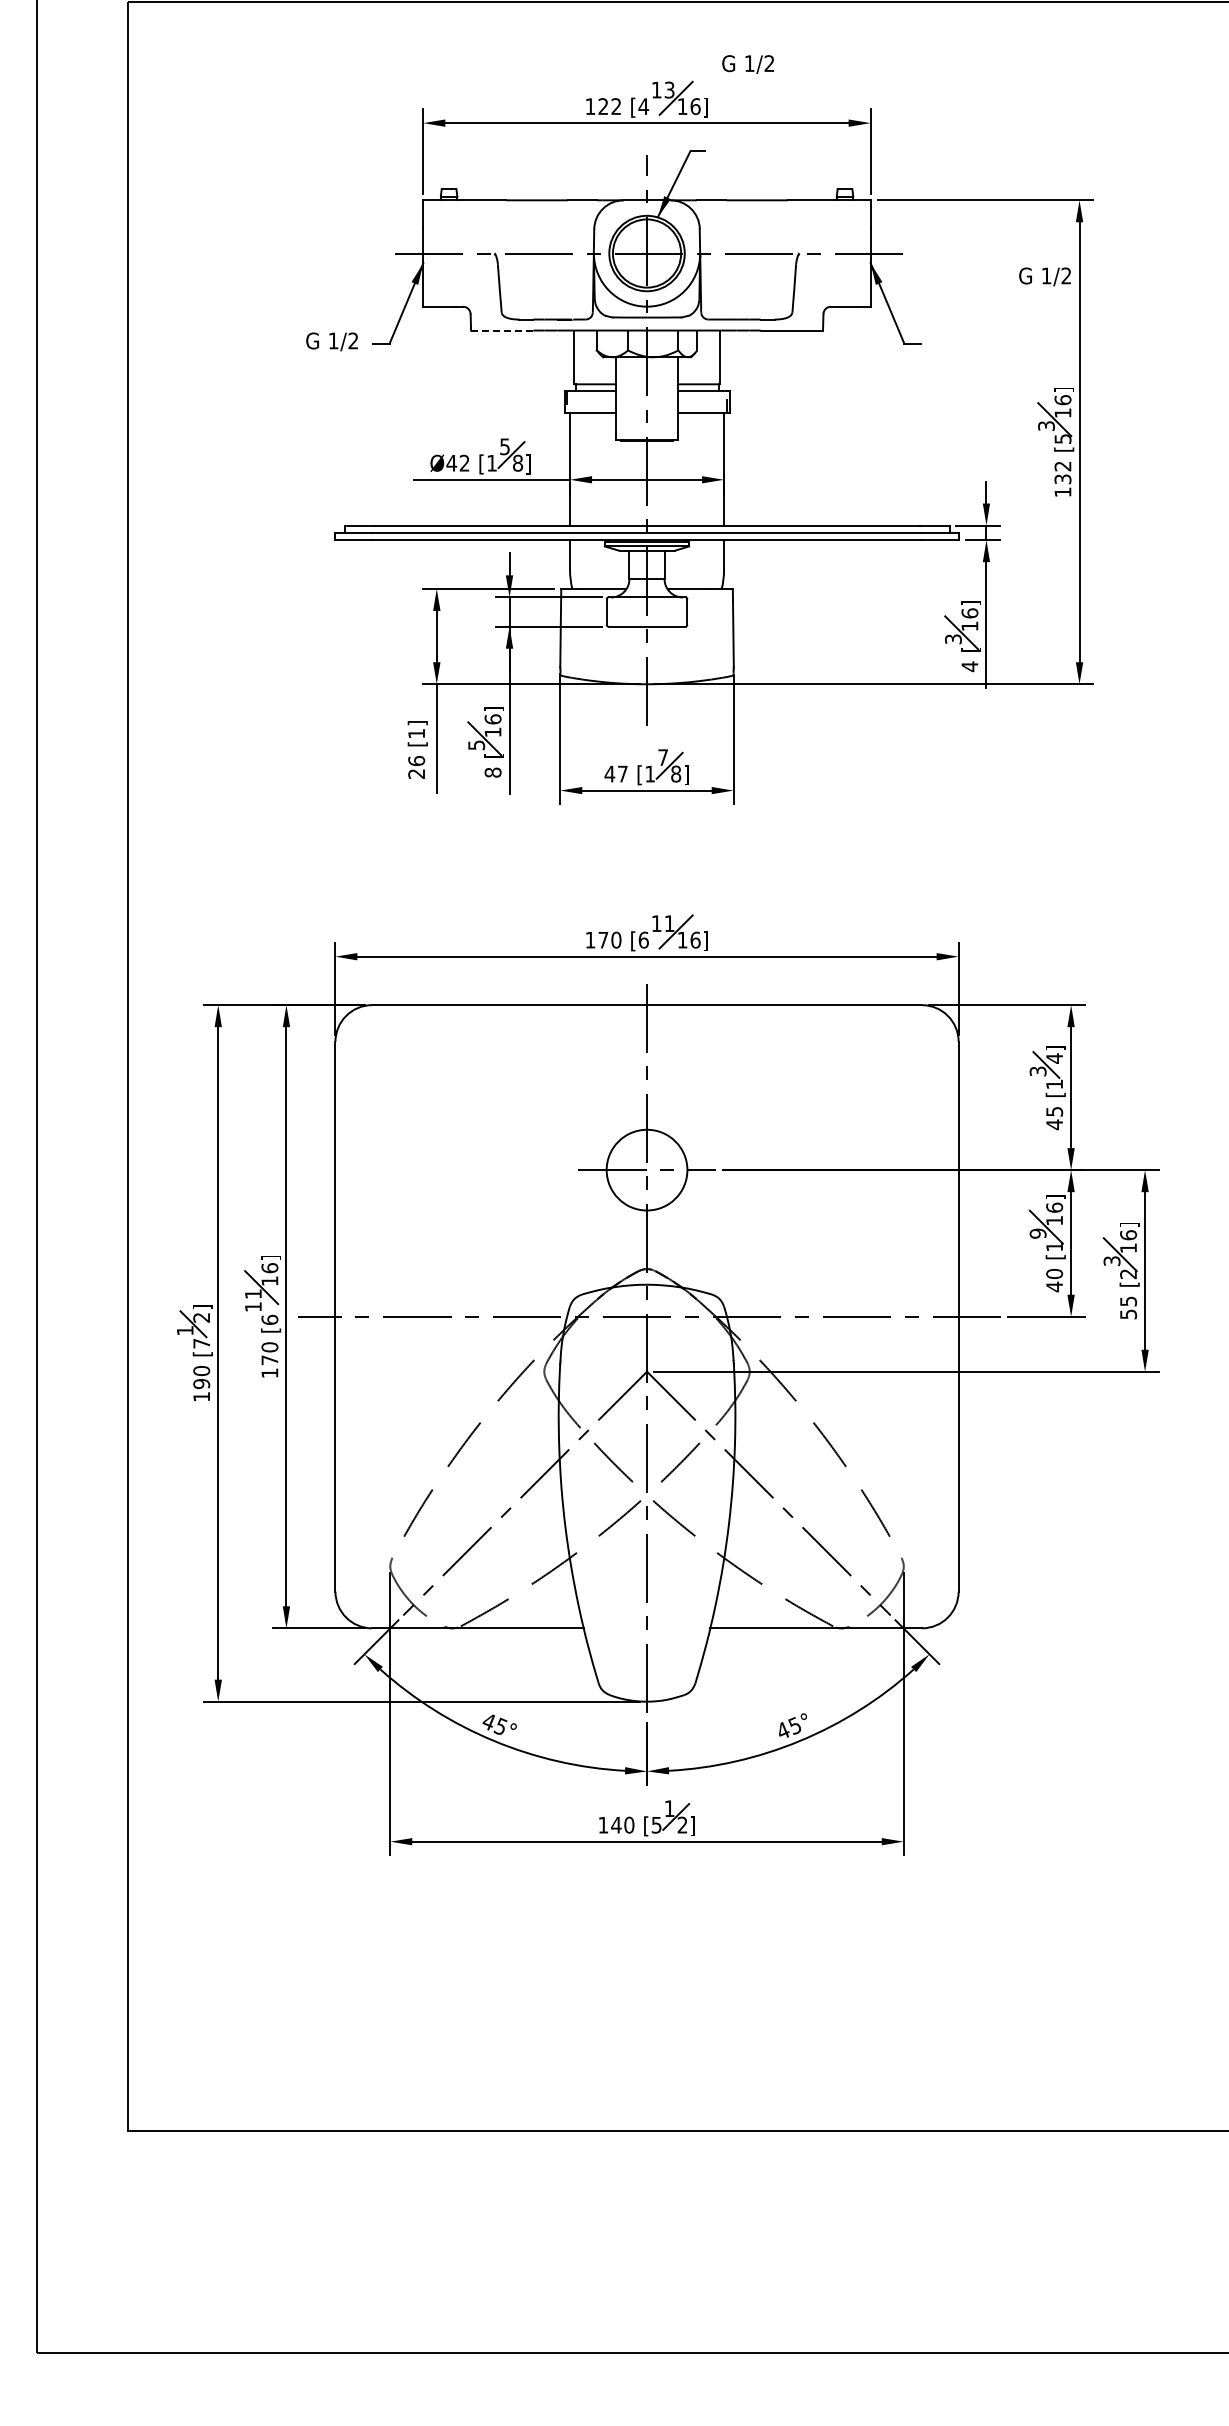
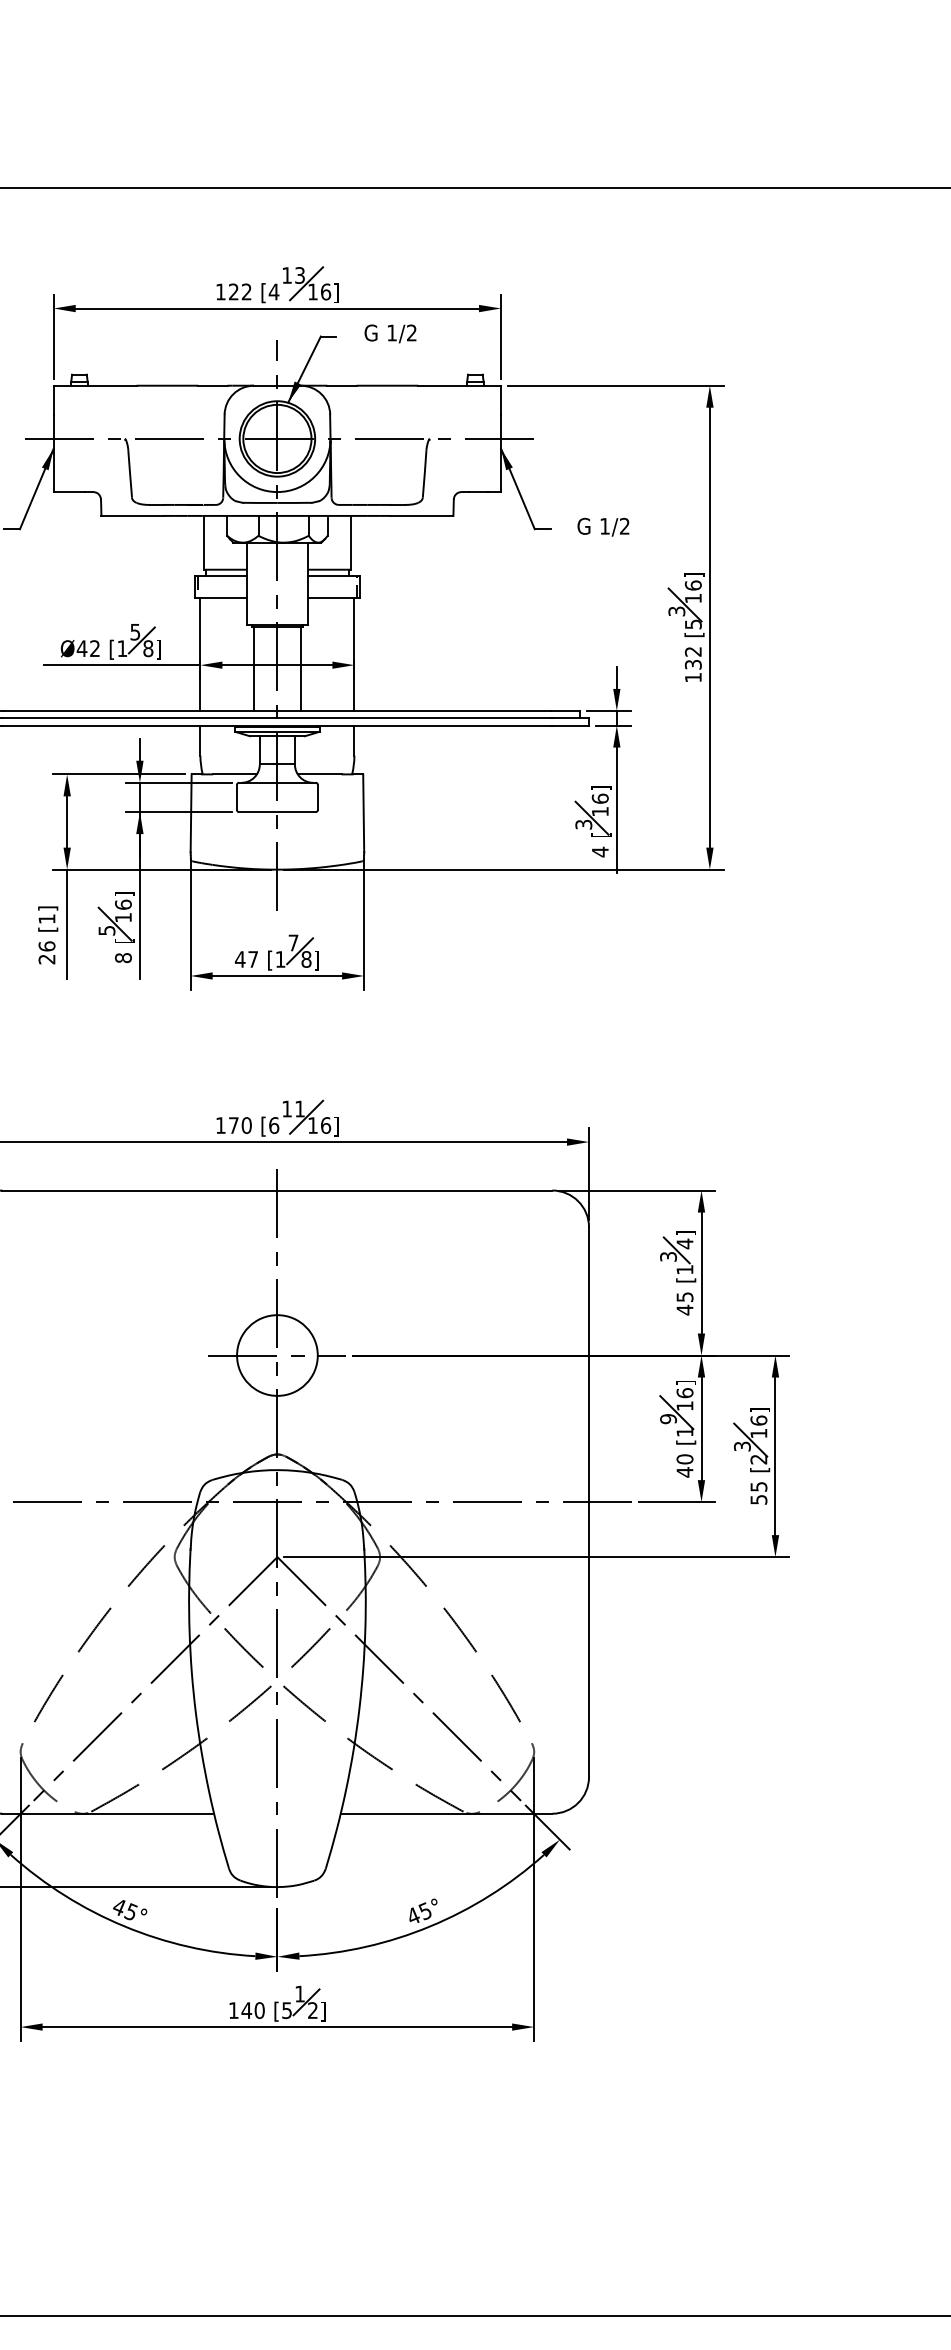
text: (747, 64) -> (389, 333), moved
text: (1044, 276) -> (602, 526), moved
line: (501, 330) -> (131, 515), dashed -> solid
line: (623, 483) -> (253, 668), added
line: (670, 483) -> (300, 668), added

